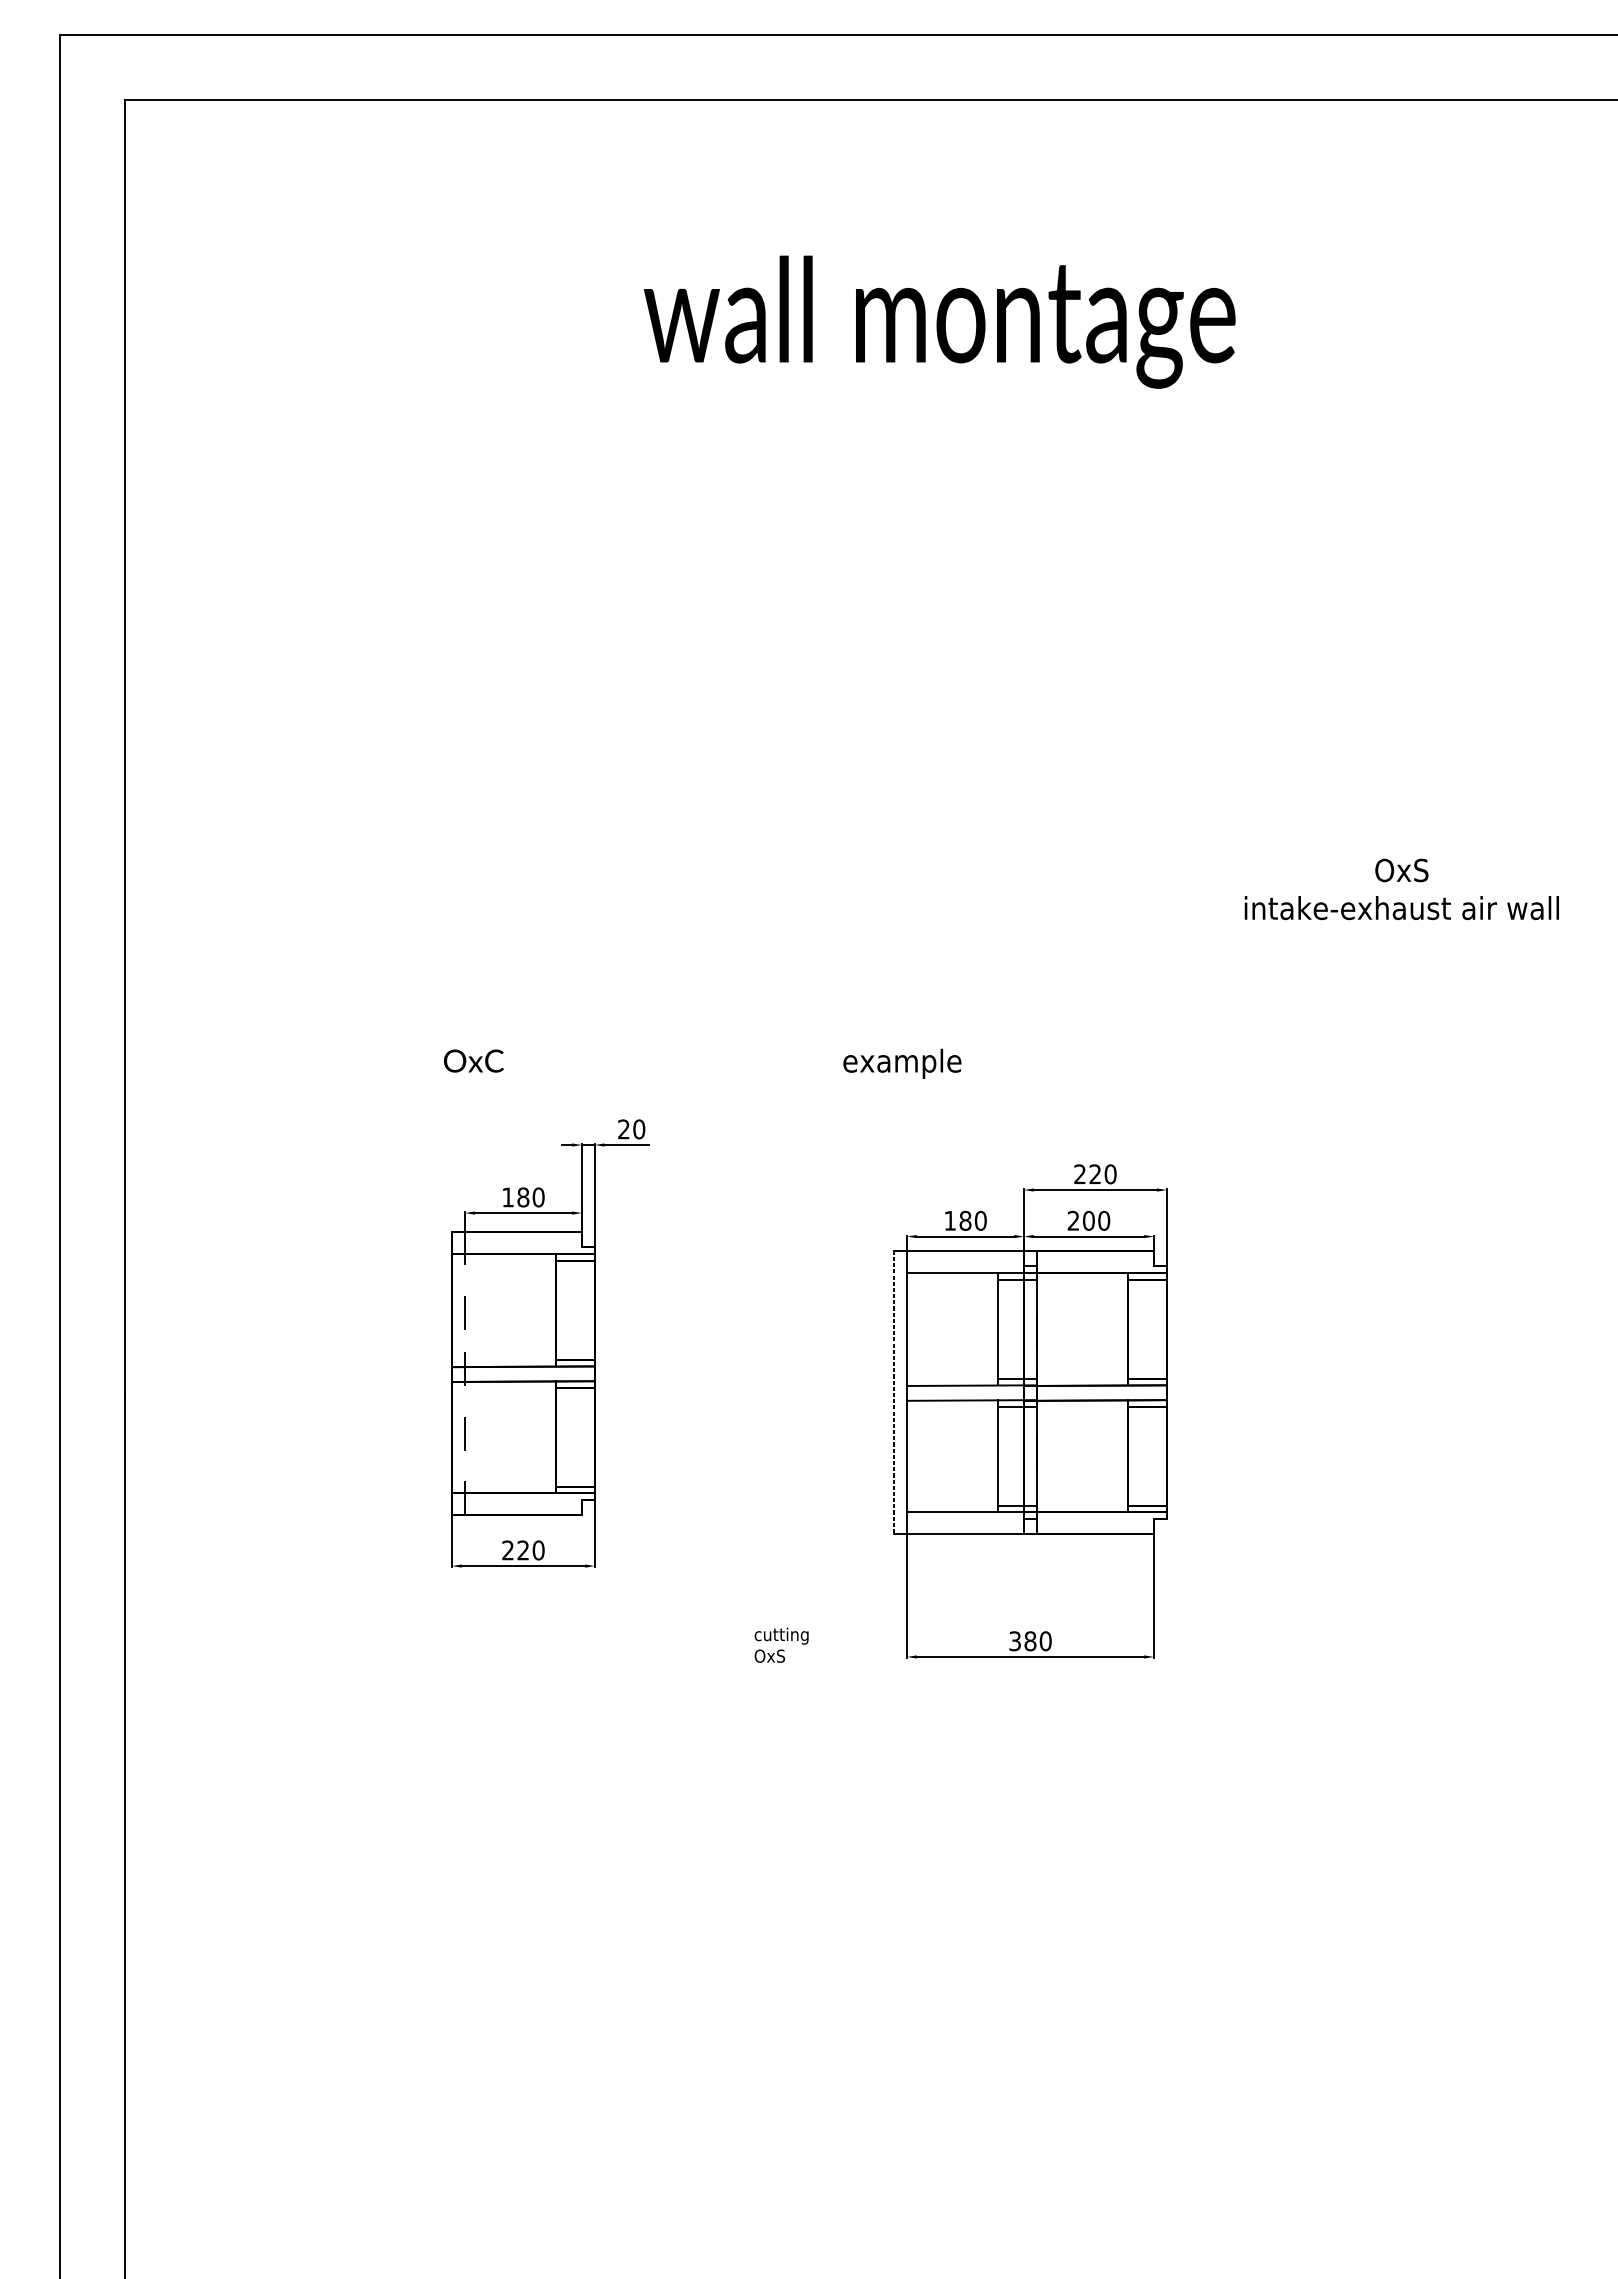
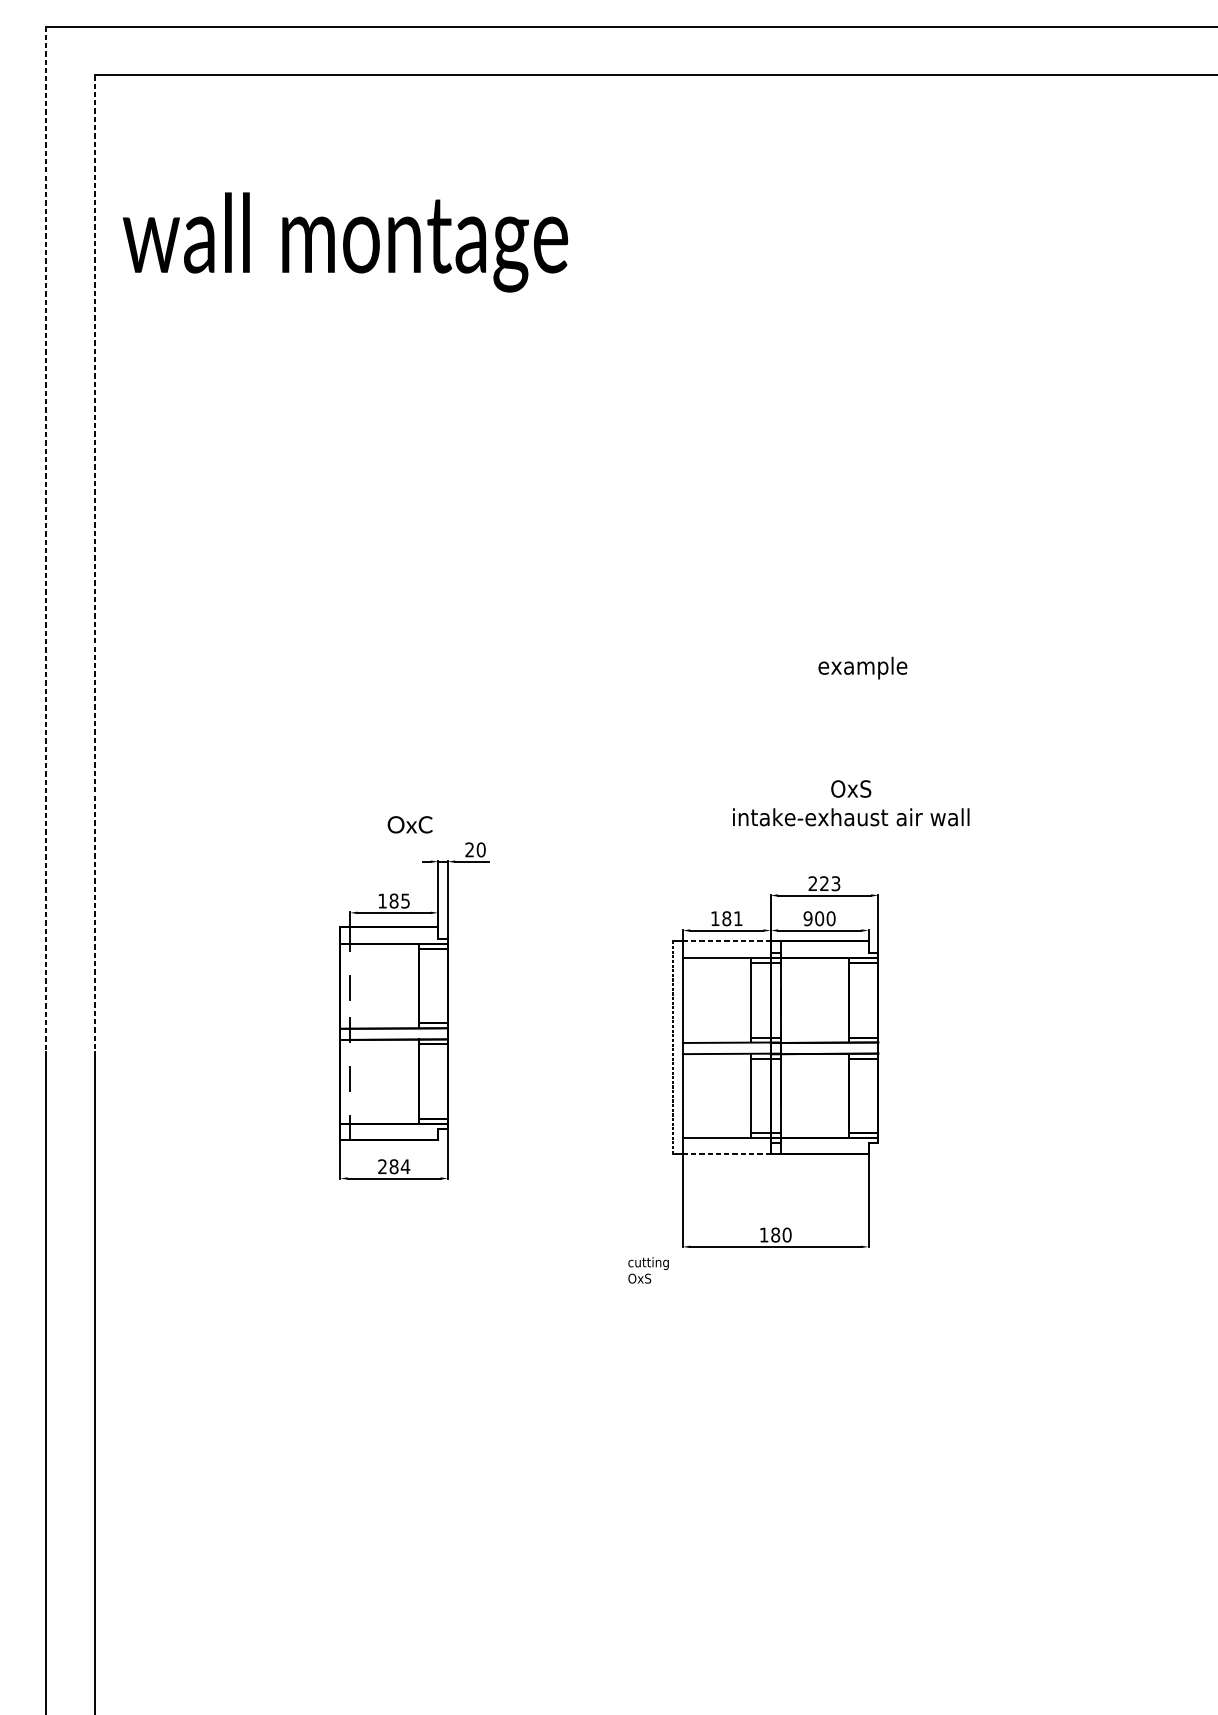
text: (939, 321) -> (345, 241), moved
line: (60, 716) -> (45, 539), solid -> dashed
line: (125, 749) -> (94, 564), solid -> dashed
text: (1401, 889) -> (850, 803), moved
text: (473, 1060) -> (409, 824), moved
text: (902, 1063) -> (862, 667), moved
text: (1110, 1174) -> (835, 883), 220 -> 223
text: (538, 1197) -> (405, 901), 180 -> 185
text: (980, 1220) -> (738, 918), 180 -> 181
text: (1073, 1220) -> (808, 918), 200 -> 900
line: (966, 1250) -> (727, 941), solid -> dashed
line: (965, 1533) -> (726, 1153), solid -> dashed
text: (530, 1550) -> (399, 1166), 220 -> 284
text: (1014, 1641) -> (763, 1235), 380 -> 180
text: (781, 1644) -> (648, 1269), moved

